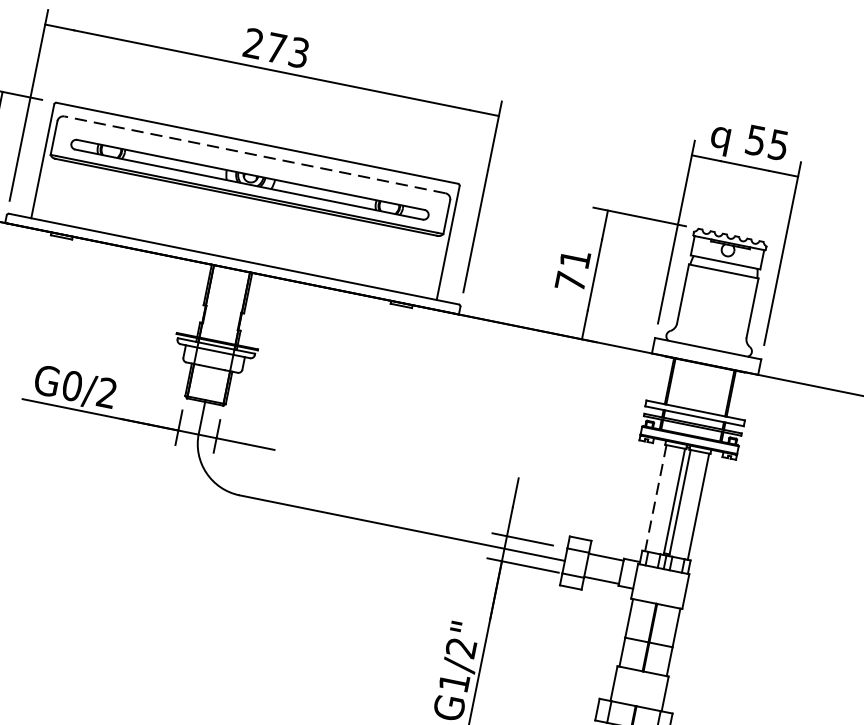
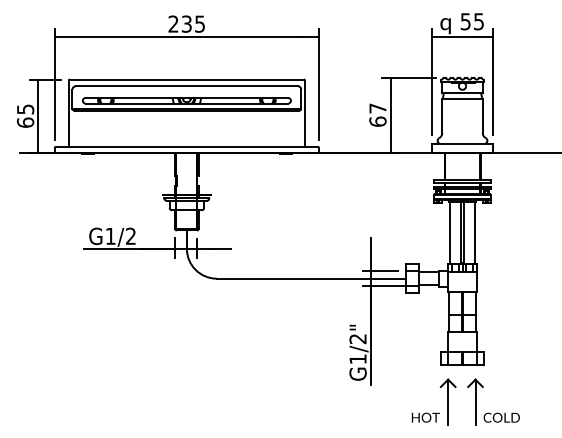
text: (286, 49) -> (192, 23), 273 -> 235
line: (254, 155) -> (186, 86), dashed -> solid
text: (572, 269) -> (377, 114), 71 -> 67
text: (72, 384) -> (110, 235), G0/2 -> G1/2
line: (656, 498) -> (450, 233), dashed -> solid

